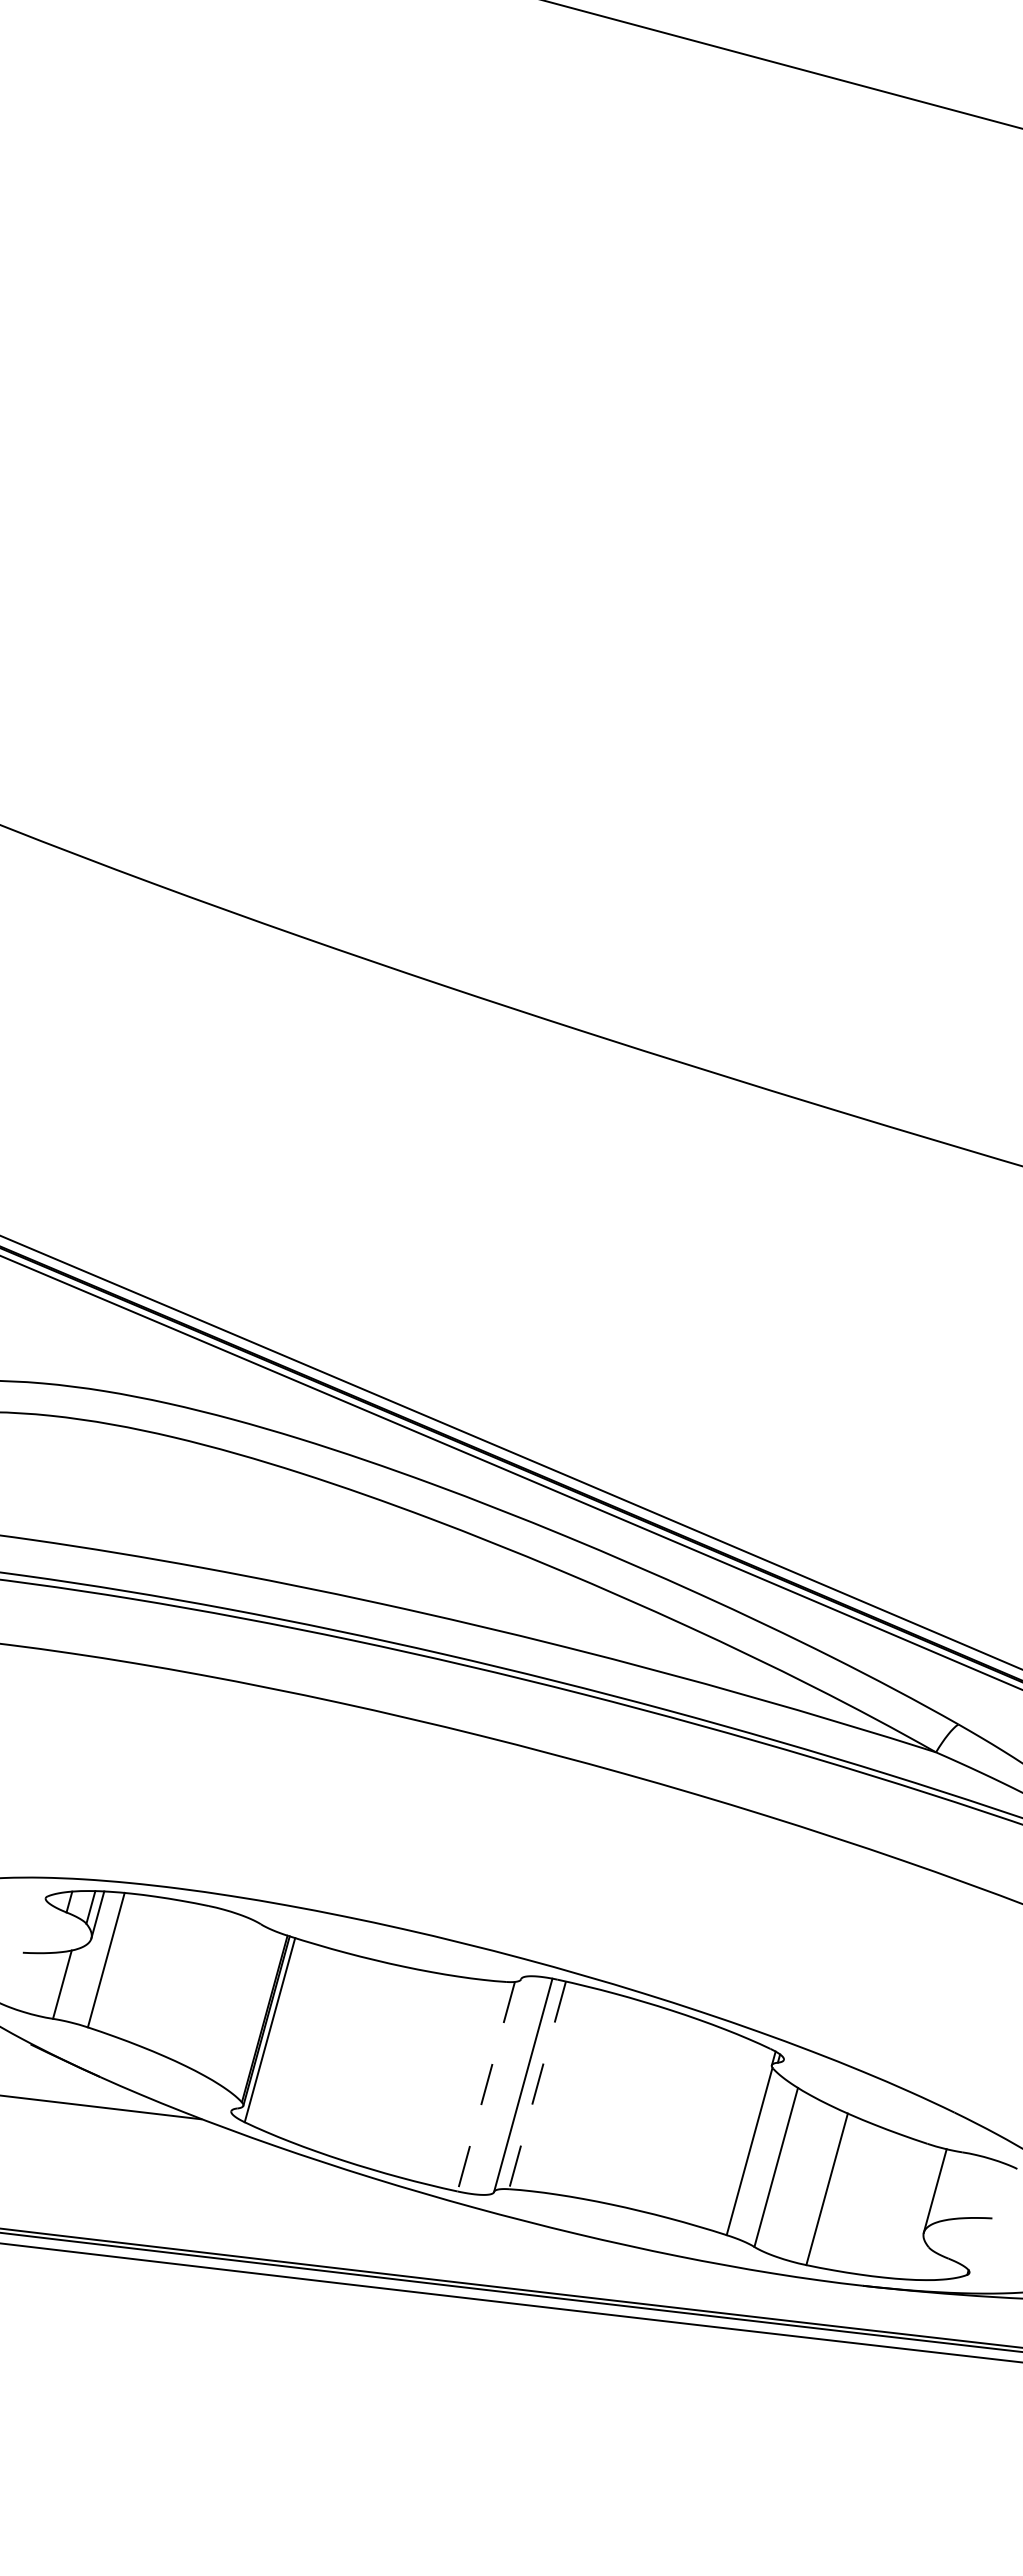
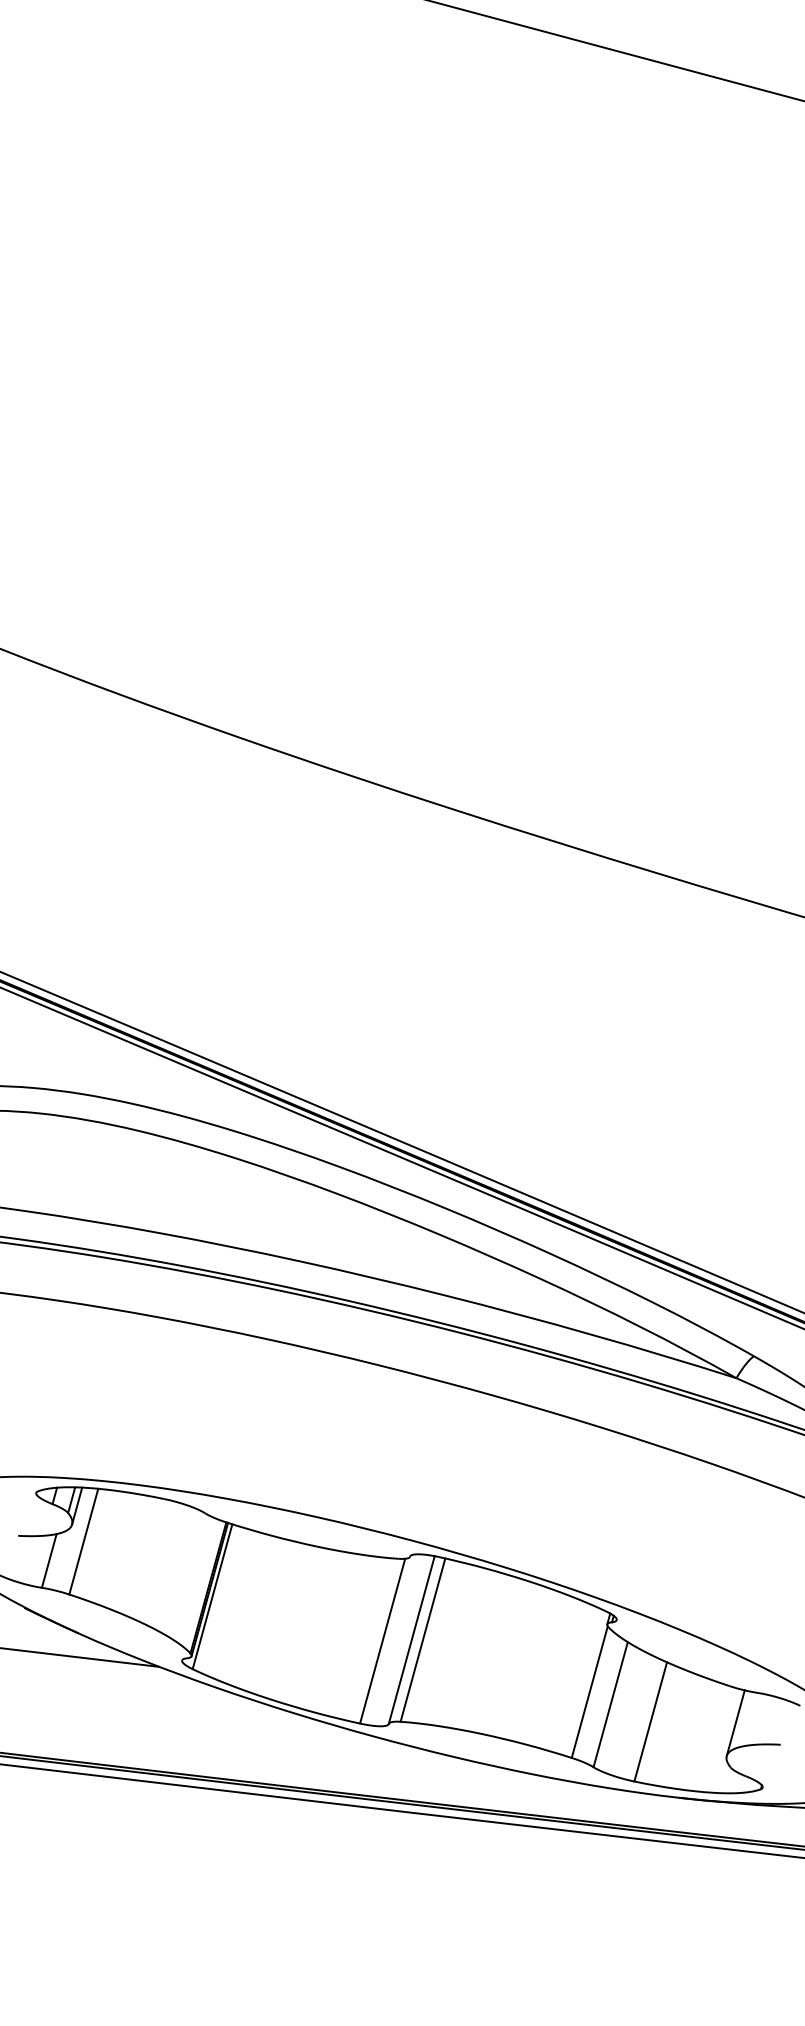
line: (537, 2085) -> (422, 1640), dashed -> solid
line: (486, 2086) -> (382, 1641), dashed -> solid

